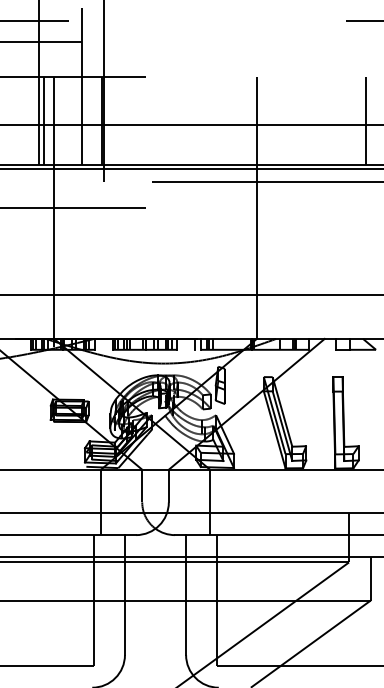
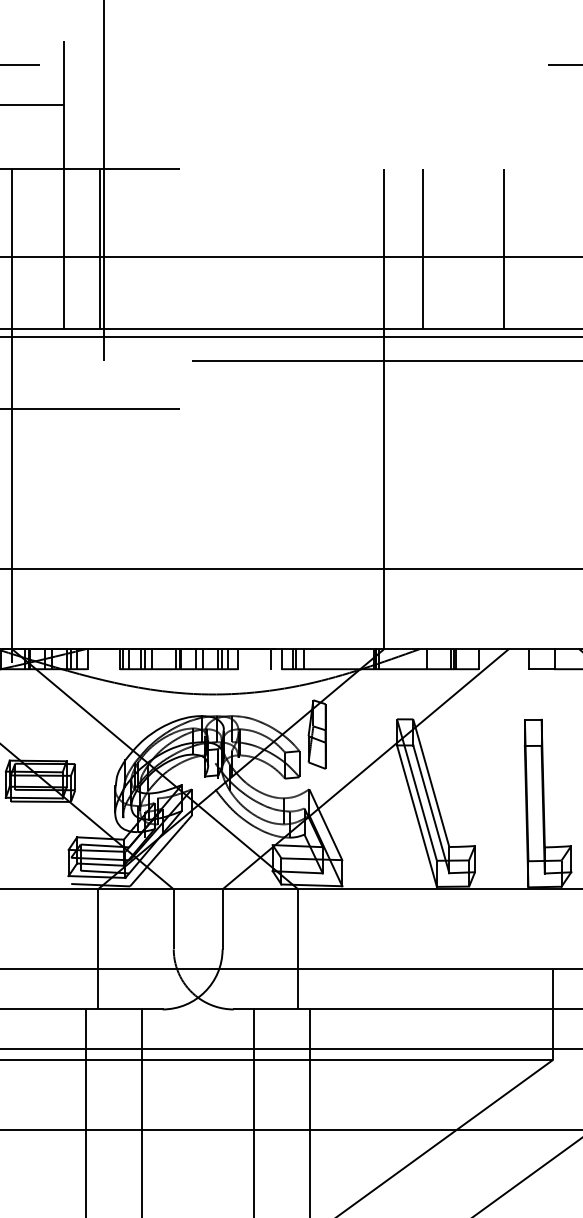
line: (277, 120) -> (422, 248), added
line: (322, 120) -> (504, 248), added

